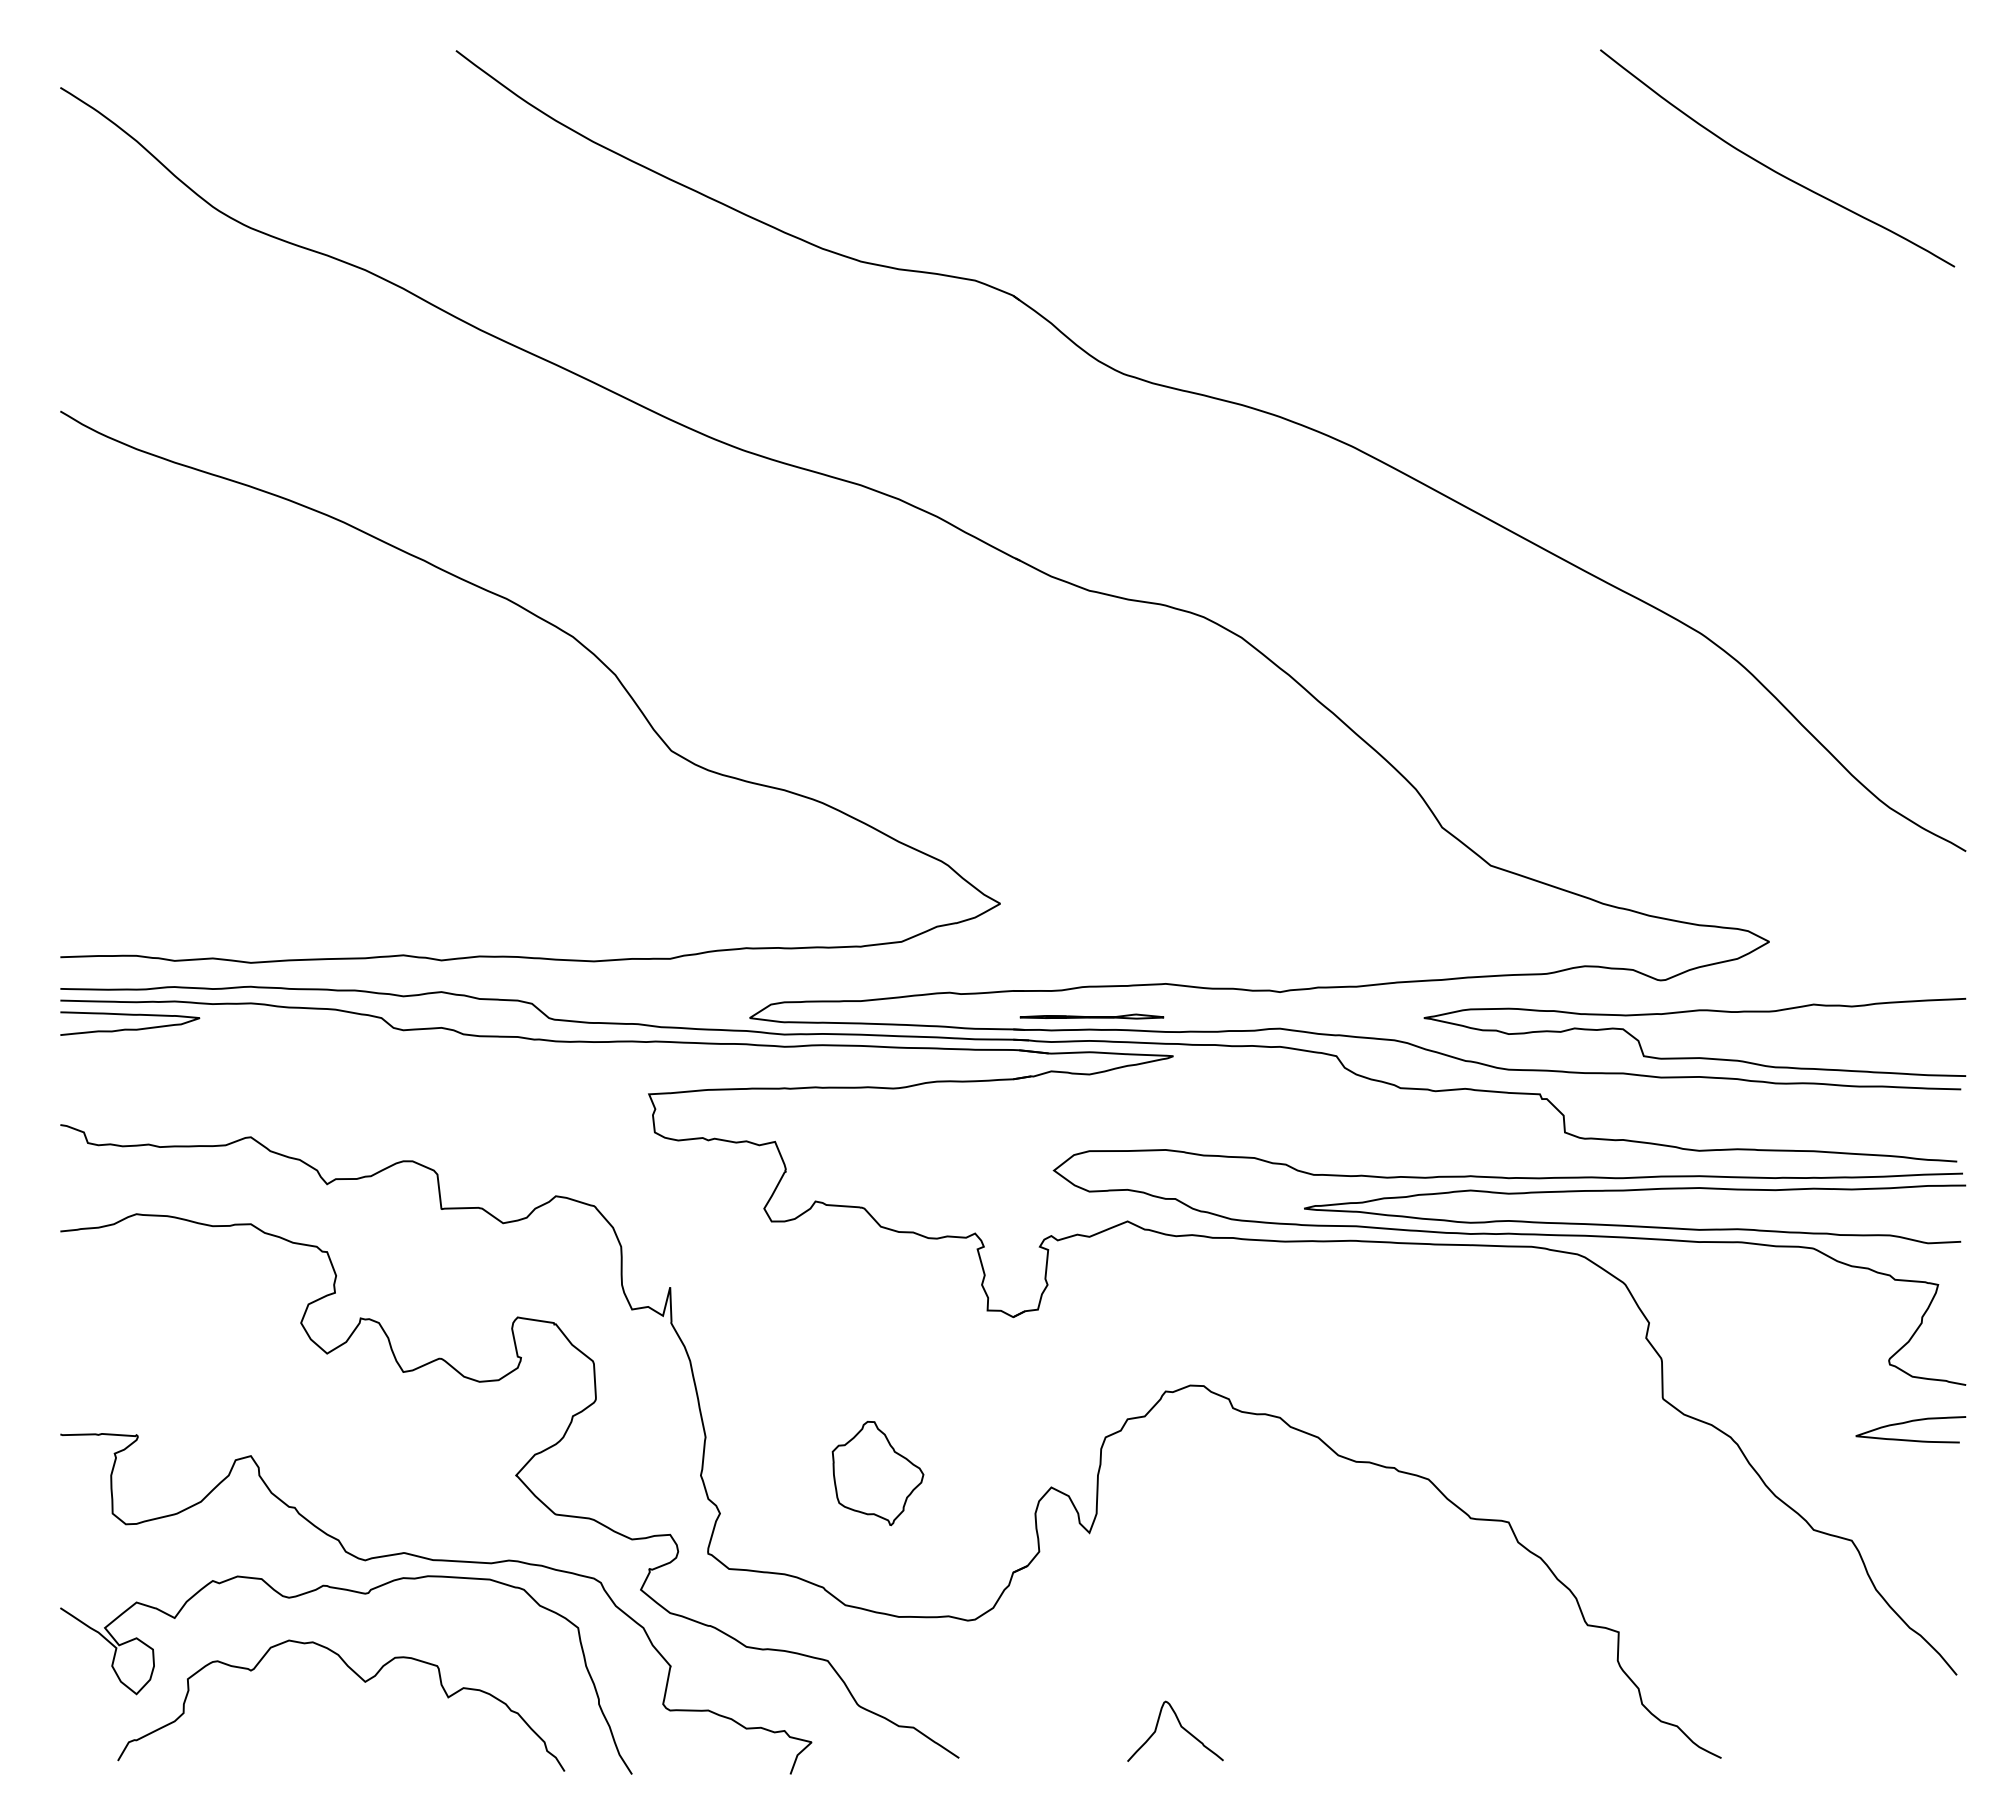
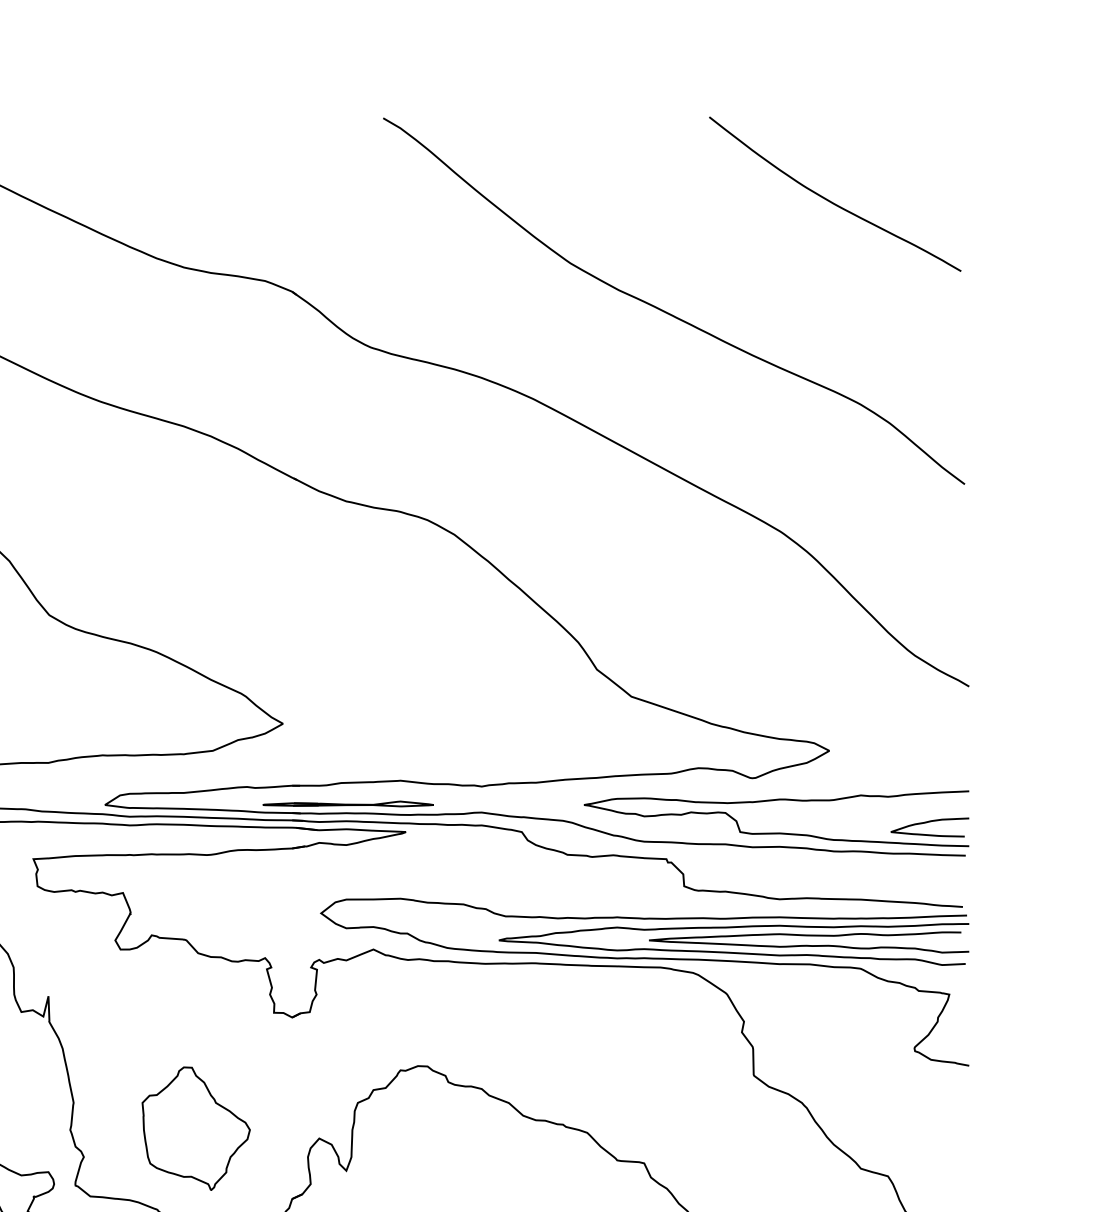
curve: (1543, 325) -> (668, 312), added
part: (1091, 1016) -> (347, 803), size x1.67
curve: (1740, 1215) -> (808, 945), added
curve: (1910, 1422) -> (929, 822), moved
part: (877, 1473) -> (195, 1128), size x1.67

